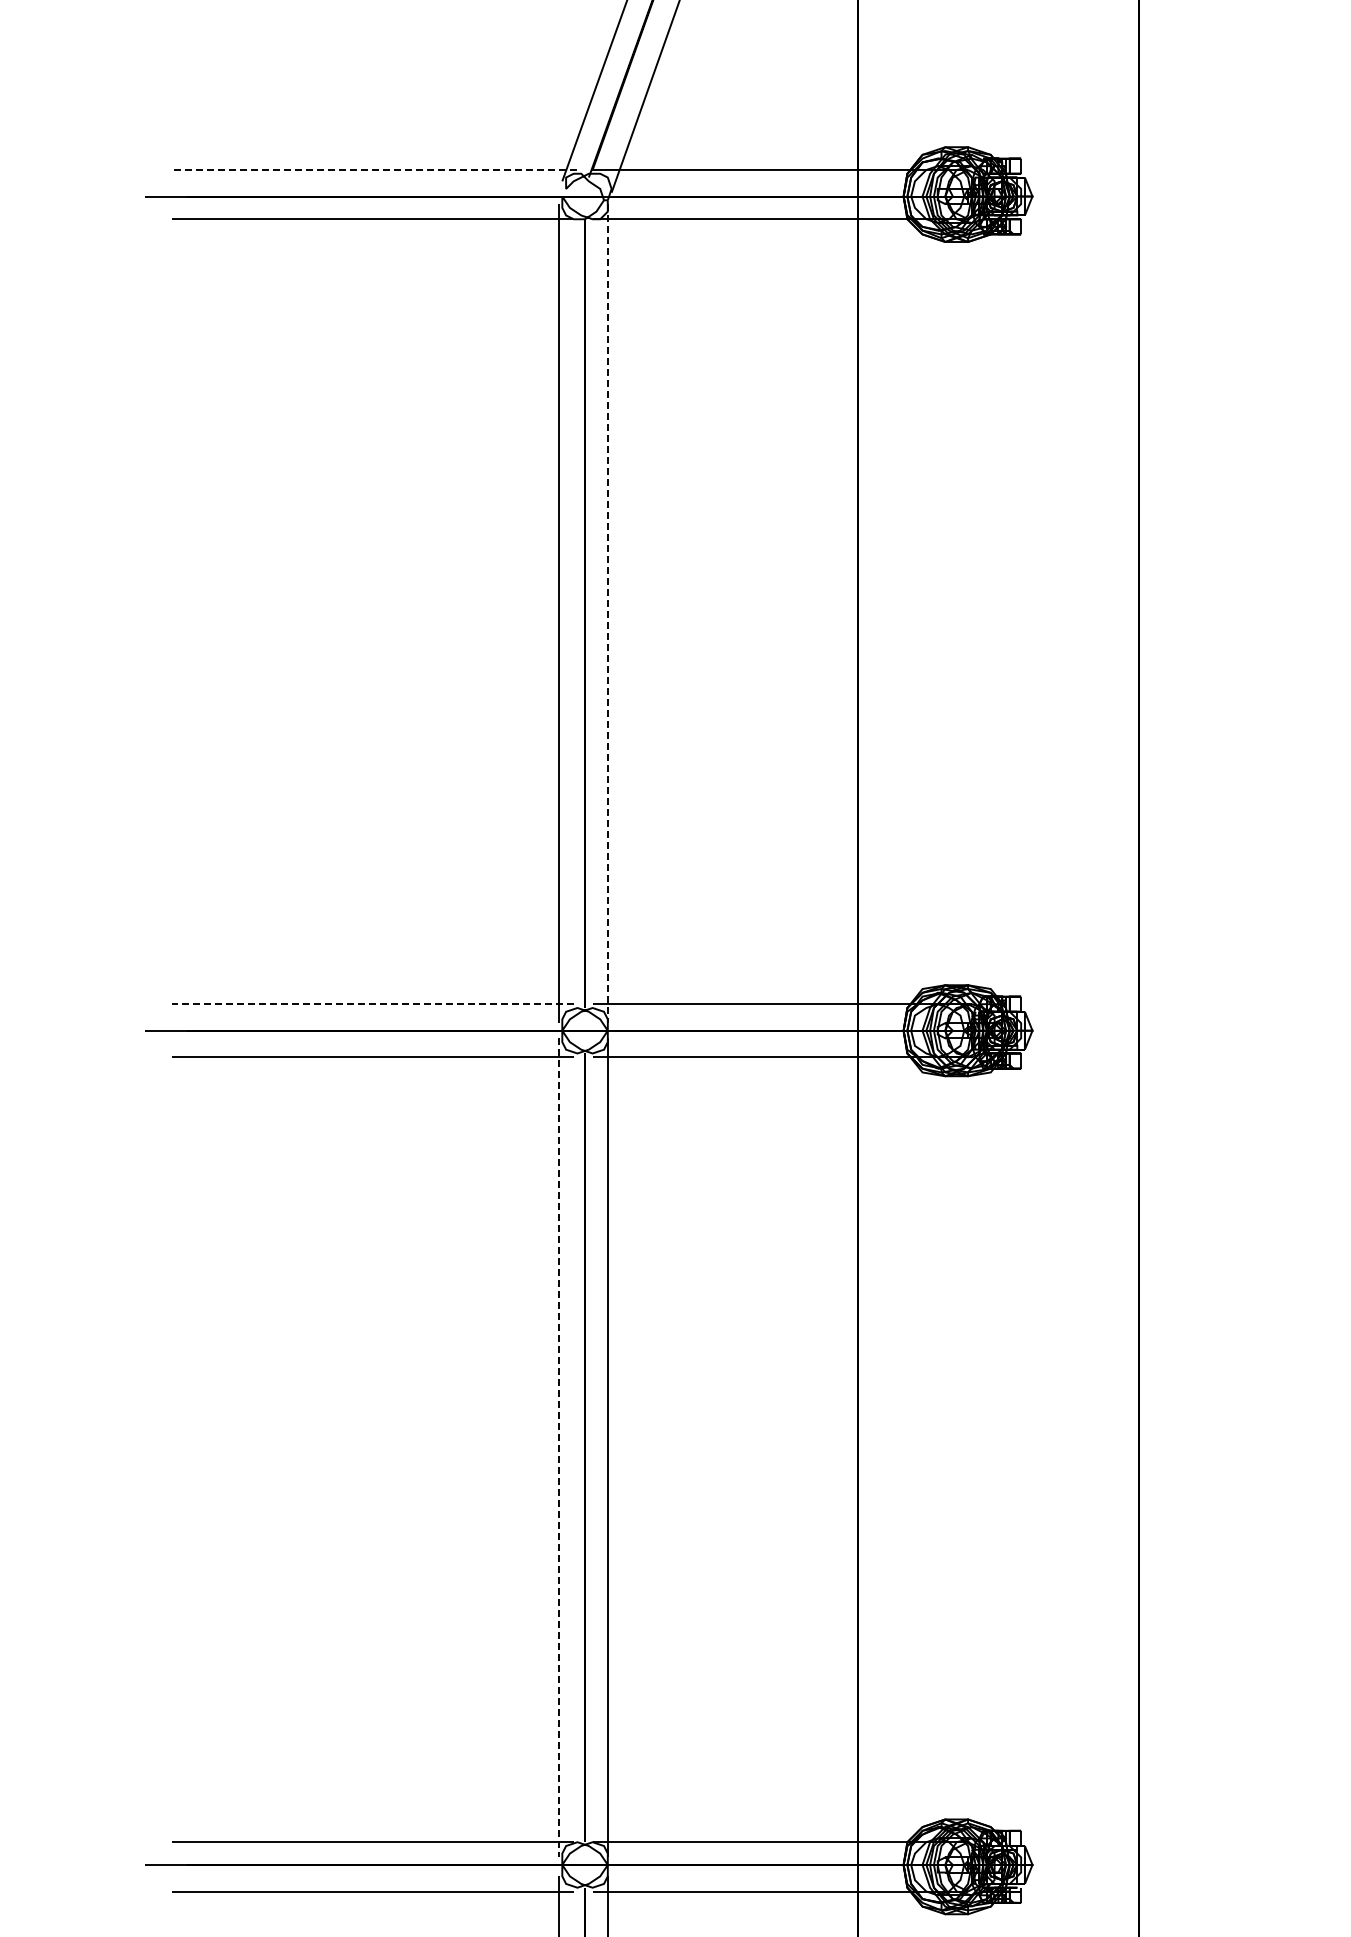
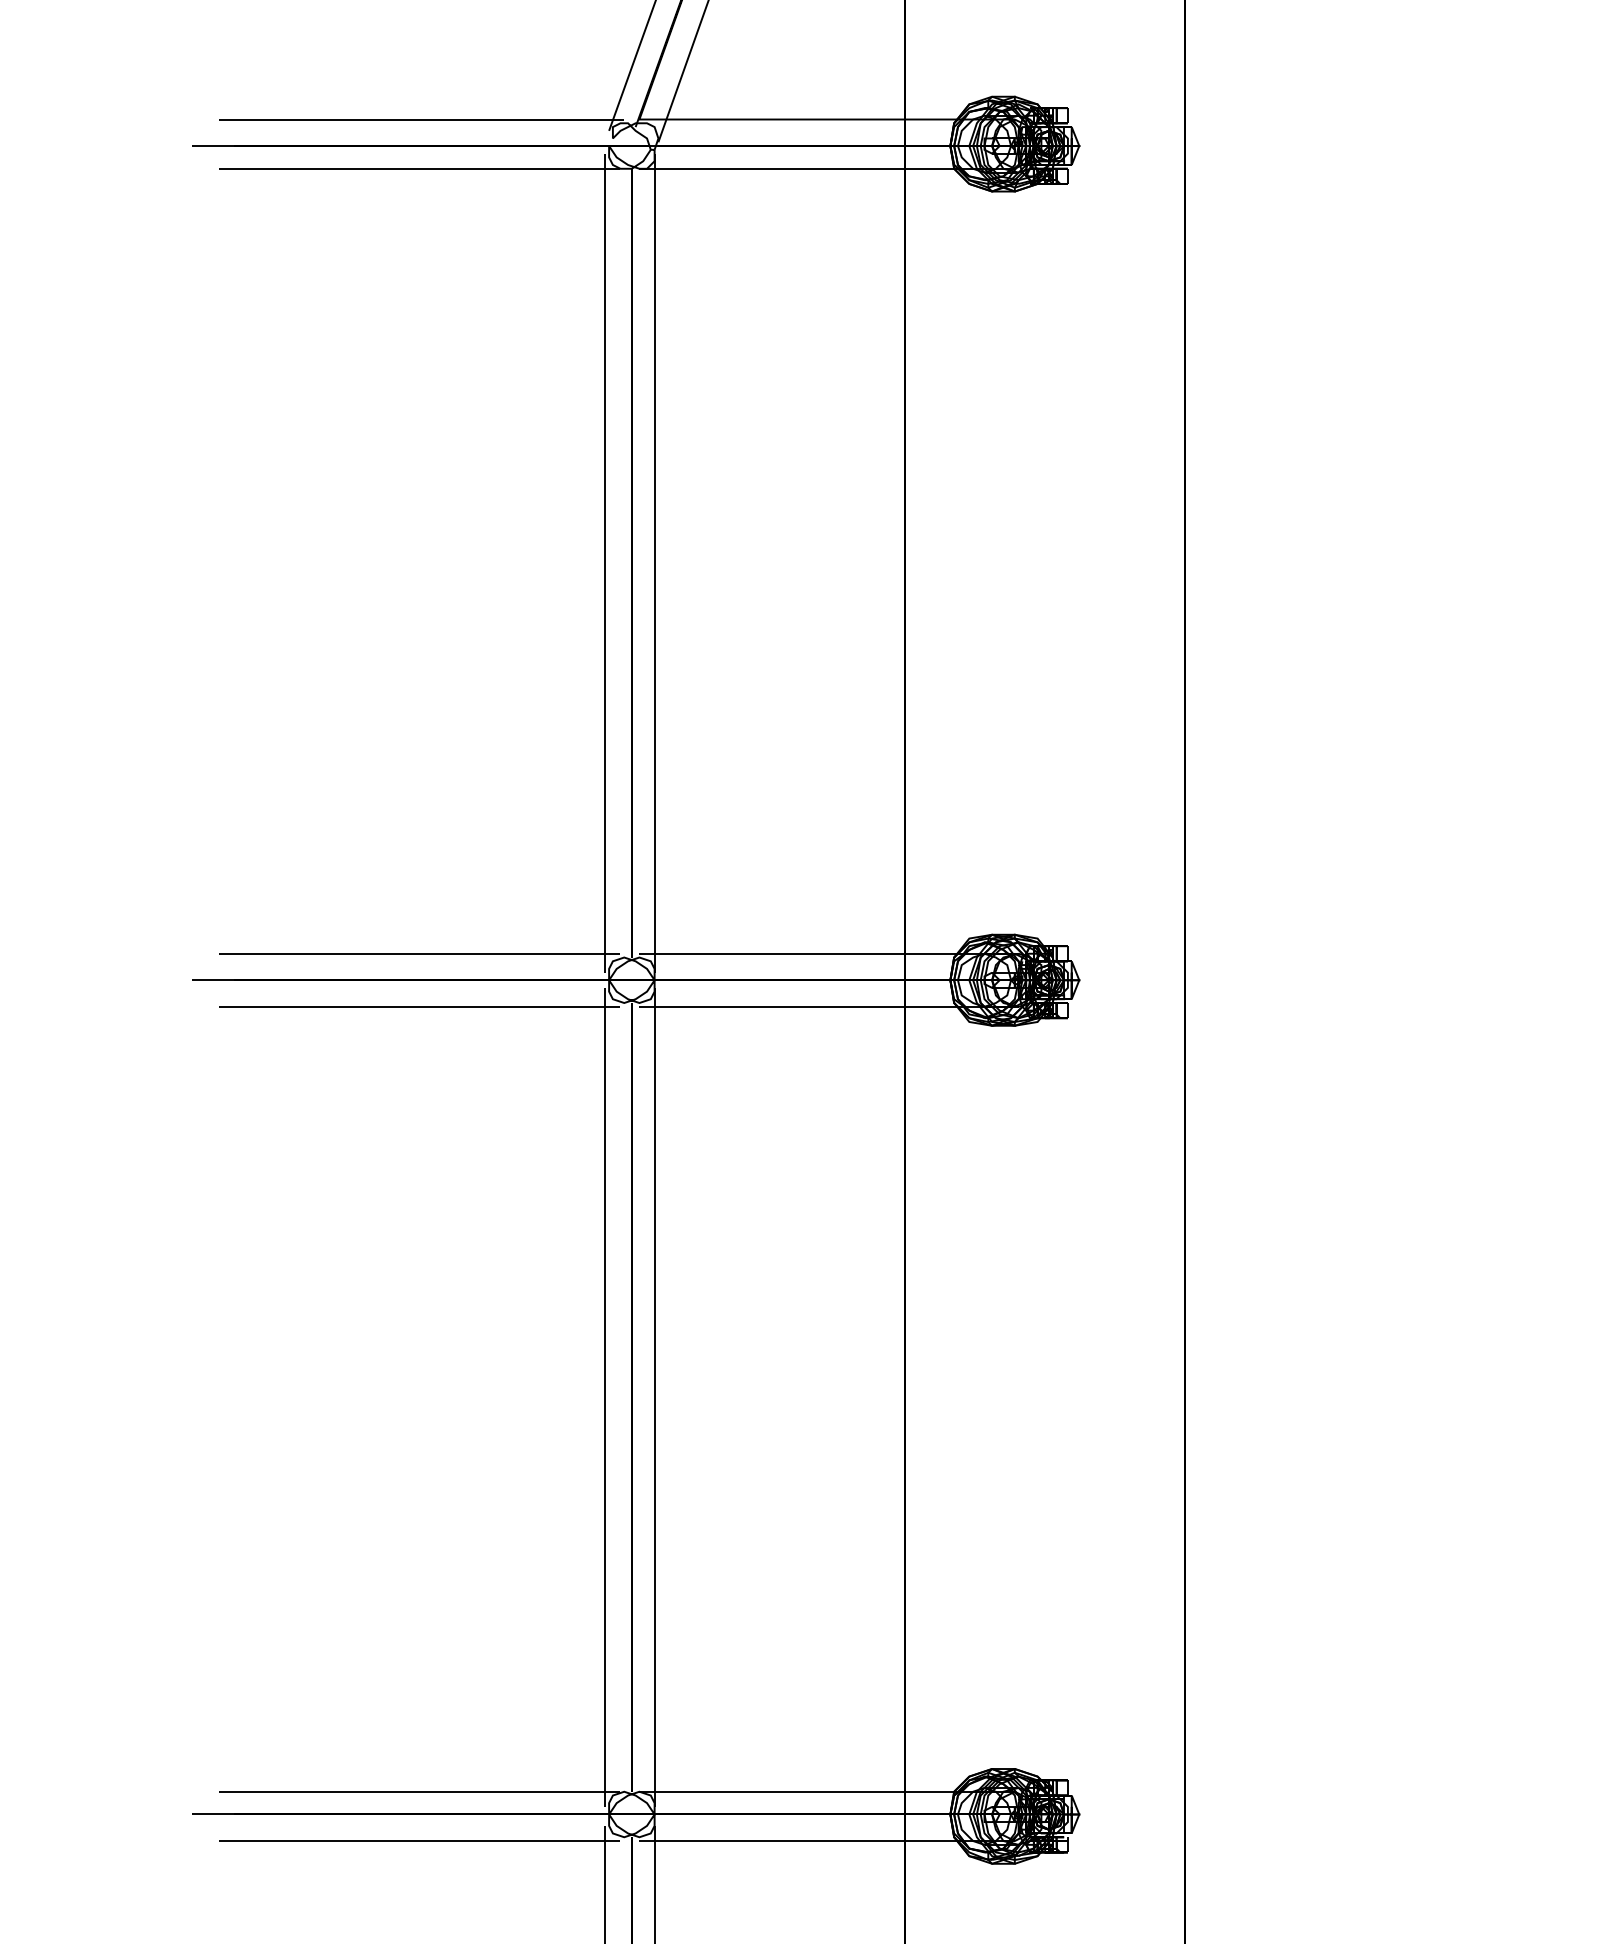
line: (374, 169) -> (421, 119), dashed -> solid
line: (607, 613) -> (654, 563), dashed -> solid
line: (372, 1003) -> (419, 953), dashed -> solid
line: (558, 1447) -> (605, 1397), dashed -> solid

